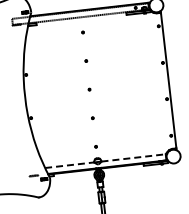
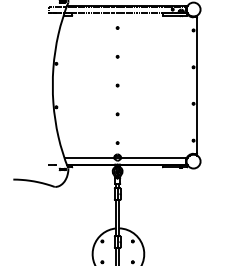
line: (134, 157) -> (154, 158), dashed -> solid
line: (69, 165) -> (89, 158), dashed -> solid

